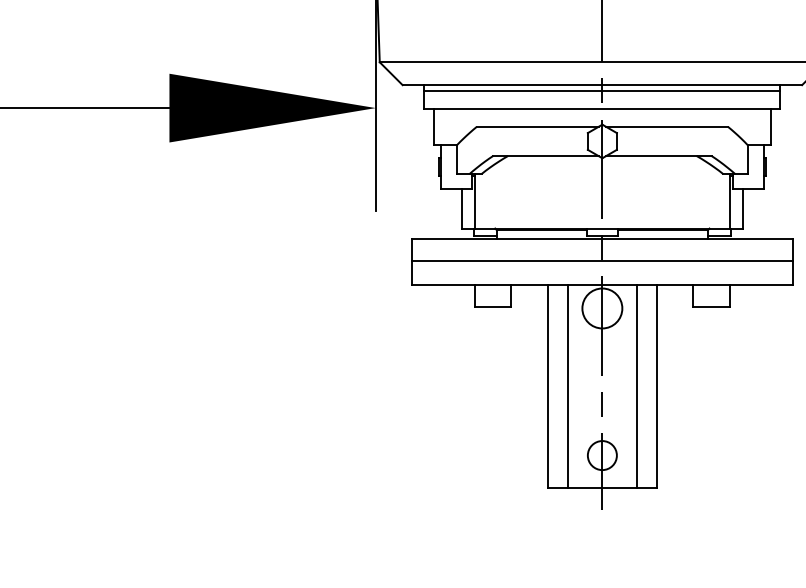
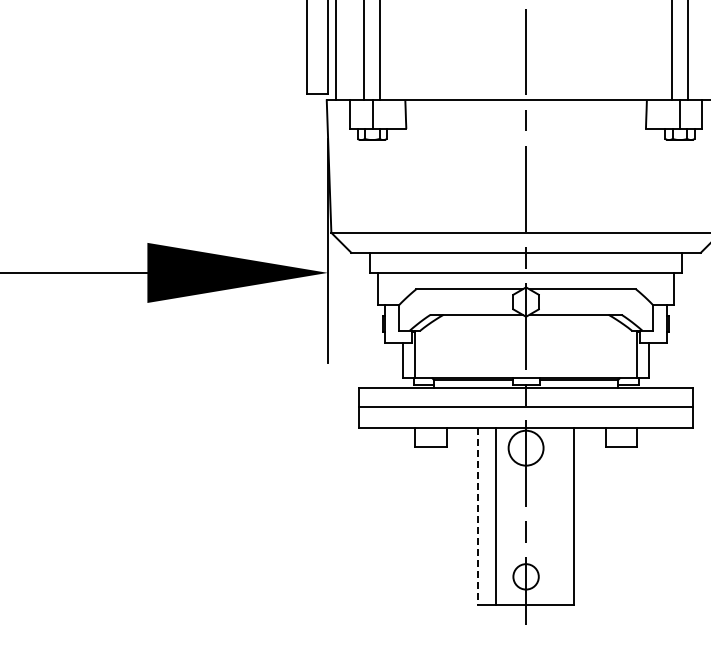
line: (601, 90) -> (525, 257), removed
line: (547, 386) -> (478, 516), solid -> dashed
line: (637, 386) -> (556, 516), removed

